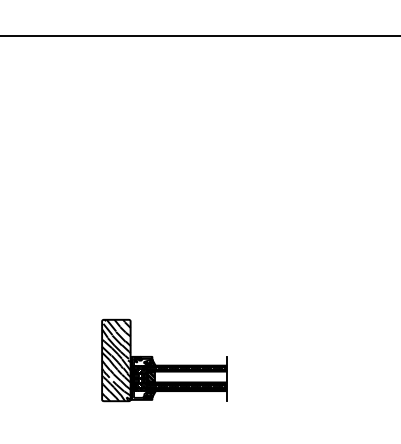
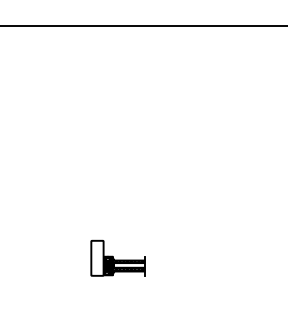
part: (164, 360) -> (118, 258), size x0.6

